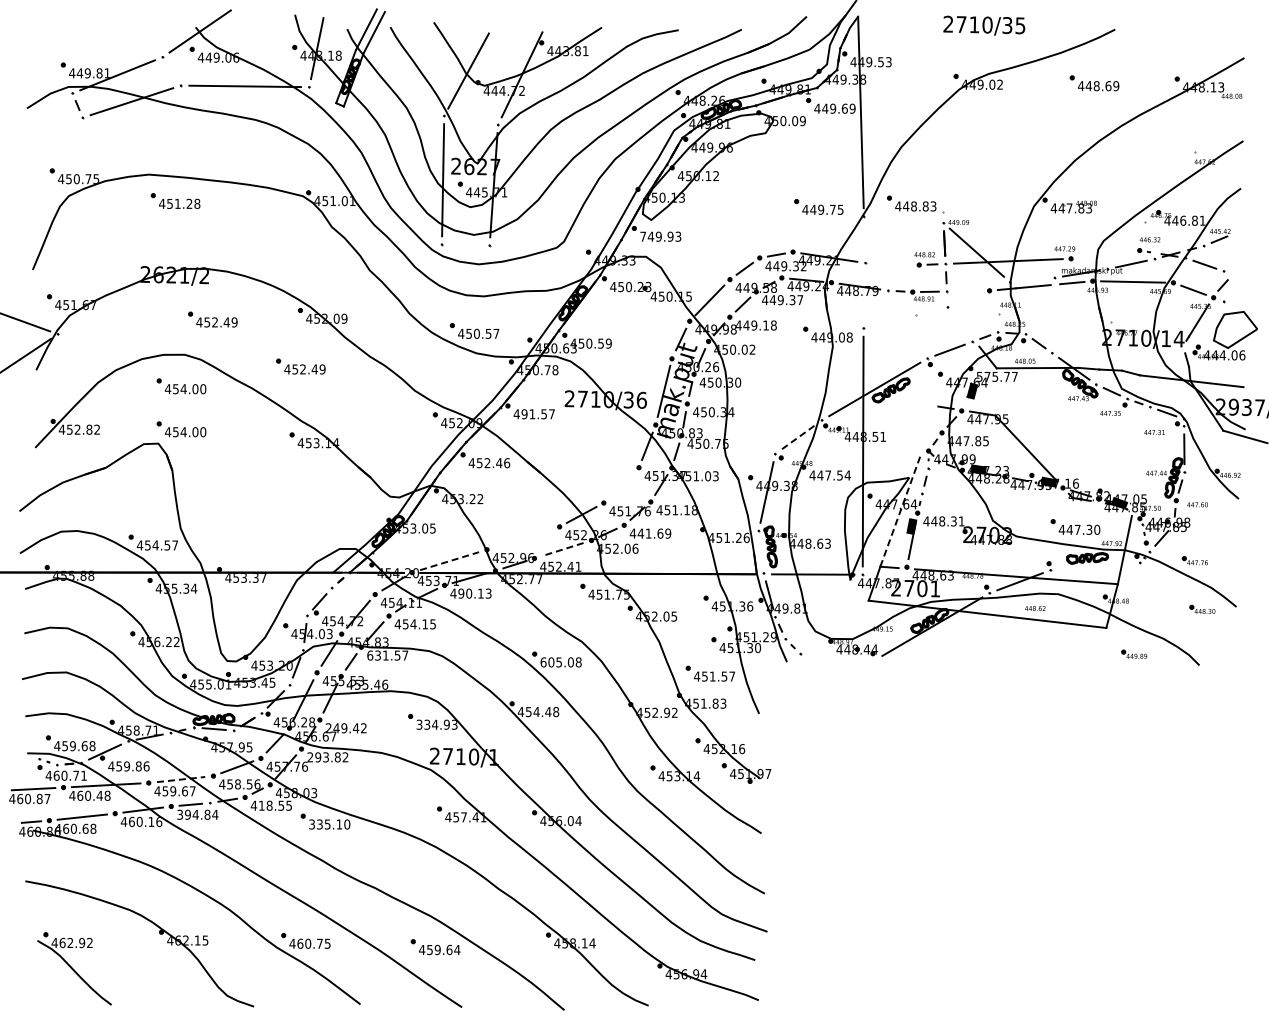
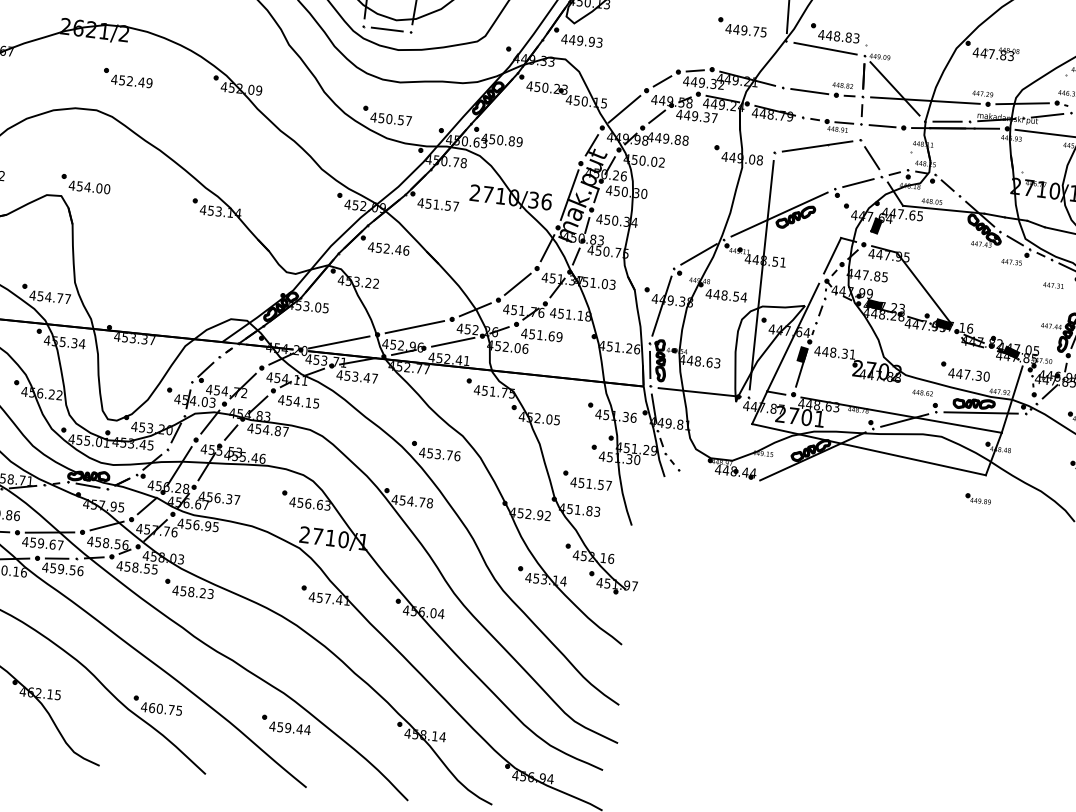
line: (903, 219) -> (825, 48), added
text: (643, 236) -> (564, 38), 749.93 -> 449.93
line: (465, 244) -> (387, 28), added
line: (1105, 254) -> (1022, 103), added
line: (891, 263) -> (808, 90), added
line: (1032, 279) -> (947, 121), added
line: (1037, 286) -> (951, 128), added
line: (968, 290) -> (882, 125), added
line: (905, 317) -> (817, 146), added
line: (961, 323) -> (872, 157), added
text: (766, 325) -> (678, 139), 449.18 -> 449.88
text: (601, 343) -> (512, 141), 450.59 -> 450.89
part: (300, 366) -> (210, 133), removed
text: (996, 376) -> (901, 213), 575.77 -> 447.65
part: (181, 386) -> (90, 141), removed
text: (524, 414) -> (428, 204), 491.57 -> 451.57
line: (931, 424) -> (832, 255), added
line: (798, 437) -> (698, 254), dashed -> solid
text: (828, 475) -> (724, 295), 447.54 -> 448.54
line: (621, 485) -> (517, 284), added
line: (900, 510) -> (792, 337), dashed -> solid
text: (640, 533) -> (531, 334), 441.69 -> 451.69
line: (522, 538) -> (414, 327), added
text: (167, 545) -> (60, 298), 454.57 -> 454.77
line: (563, 549) -> (453, 342), dashed -> solid
line: (760, 552) -> (649, 365), added
line: (449, 561) -> (339, 342), dashed -> solid
line: (1094, 566) -> (980, 412), added
text: (474, 593) -> (360, 377), 490.13 -> 453.47
text: (1035, 608) -> (922, 392), moved
part: (1134, 653) -> (978, 498), moved
text: (383, 655) -> (263, 429), 631.57 -> 454.87
text: (560, 662) -> (439, 454), 605.08 -> 453.76
text: (548, 711) -> (422, 501), 454.48 -> 454.78
text: (432, 724) -> (305, 503), 334.93 -> 456.63
text: (345, 728) -> (218, 498), 249.42 -> 456.37
text: (327, 757) -> (197, 525), 293.82 -> 456.95
line: (181, 779) -> (50, 532), dashed -> solid
text: (261, 805) -> (127, 566), 418.55 -> 458.55
text: (197, 814) -> (62, 568), 394.84 -> 459.56
text: (329, 824) -> (193, 592), 335.10 -> 458.23
text: (449, 949) -> (299, 728), 459.64 -> 459.44

